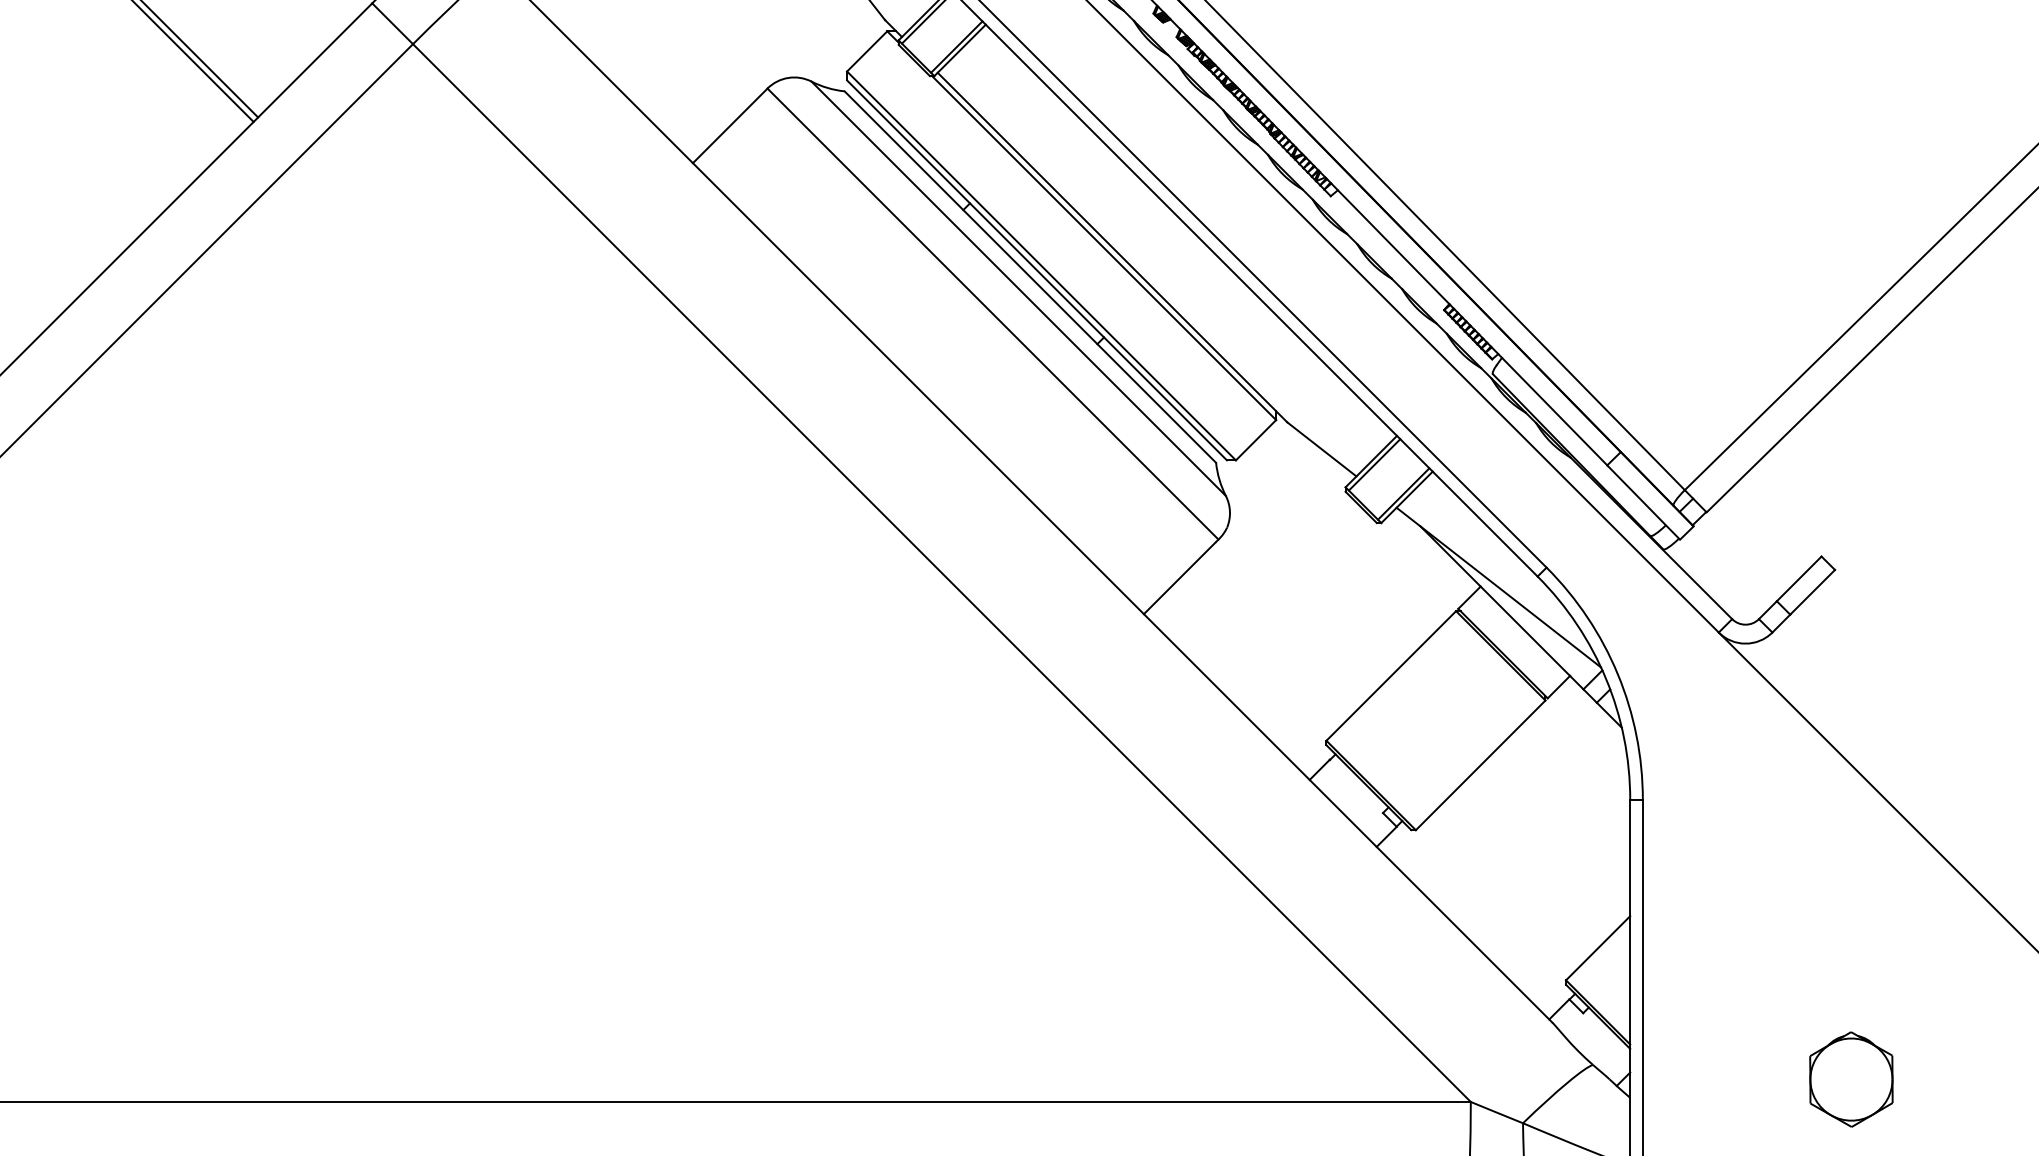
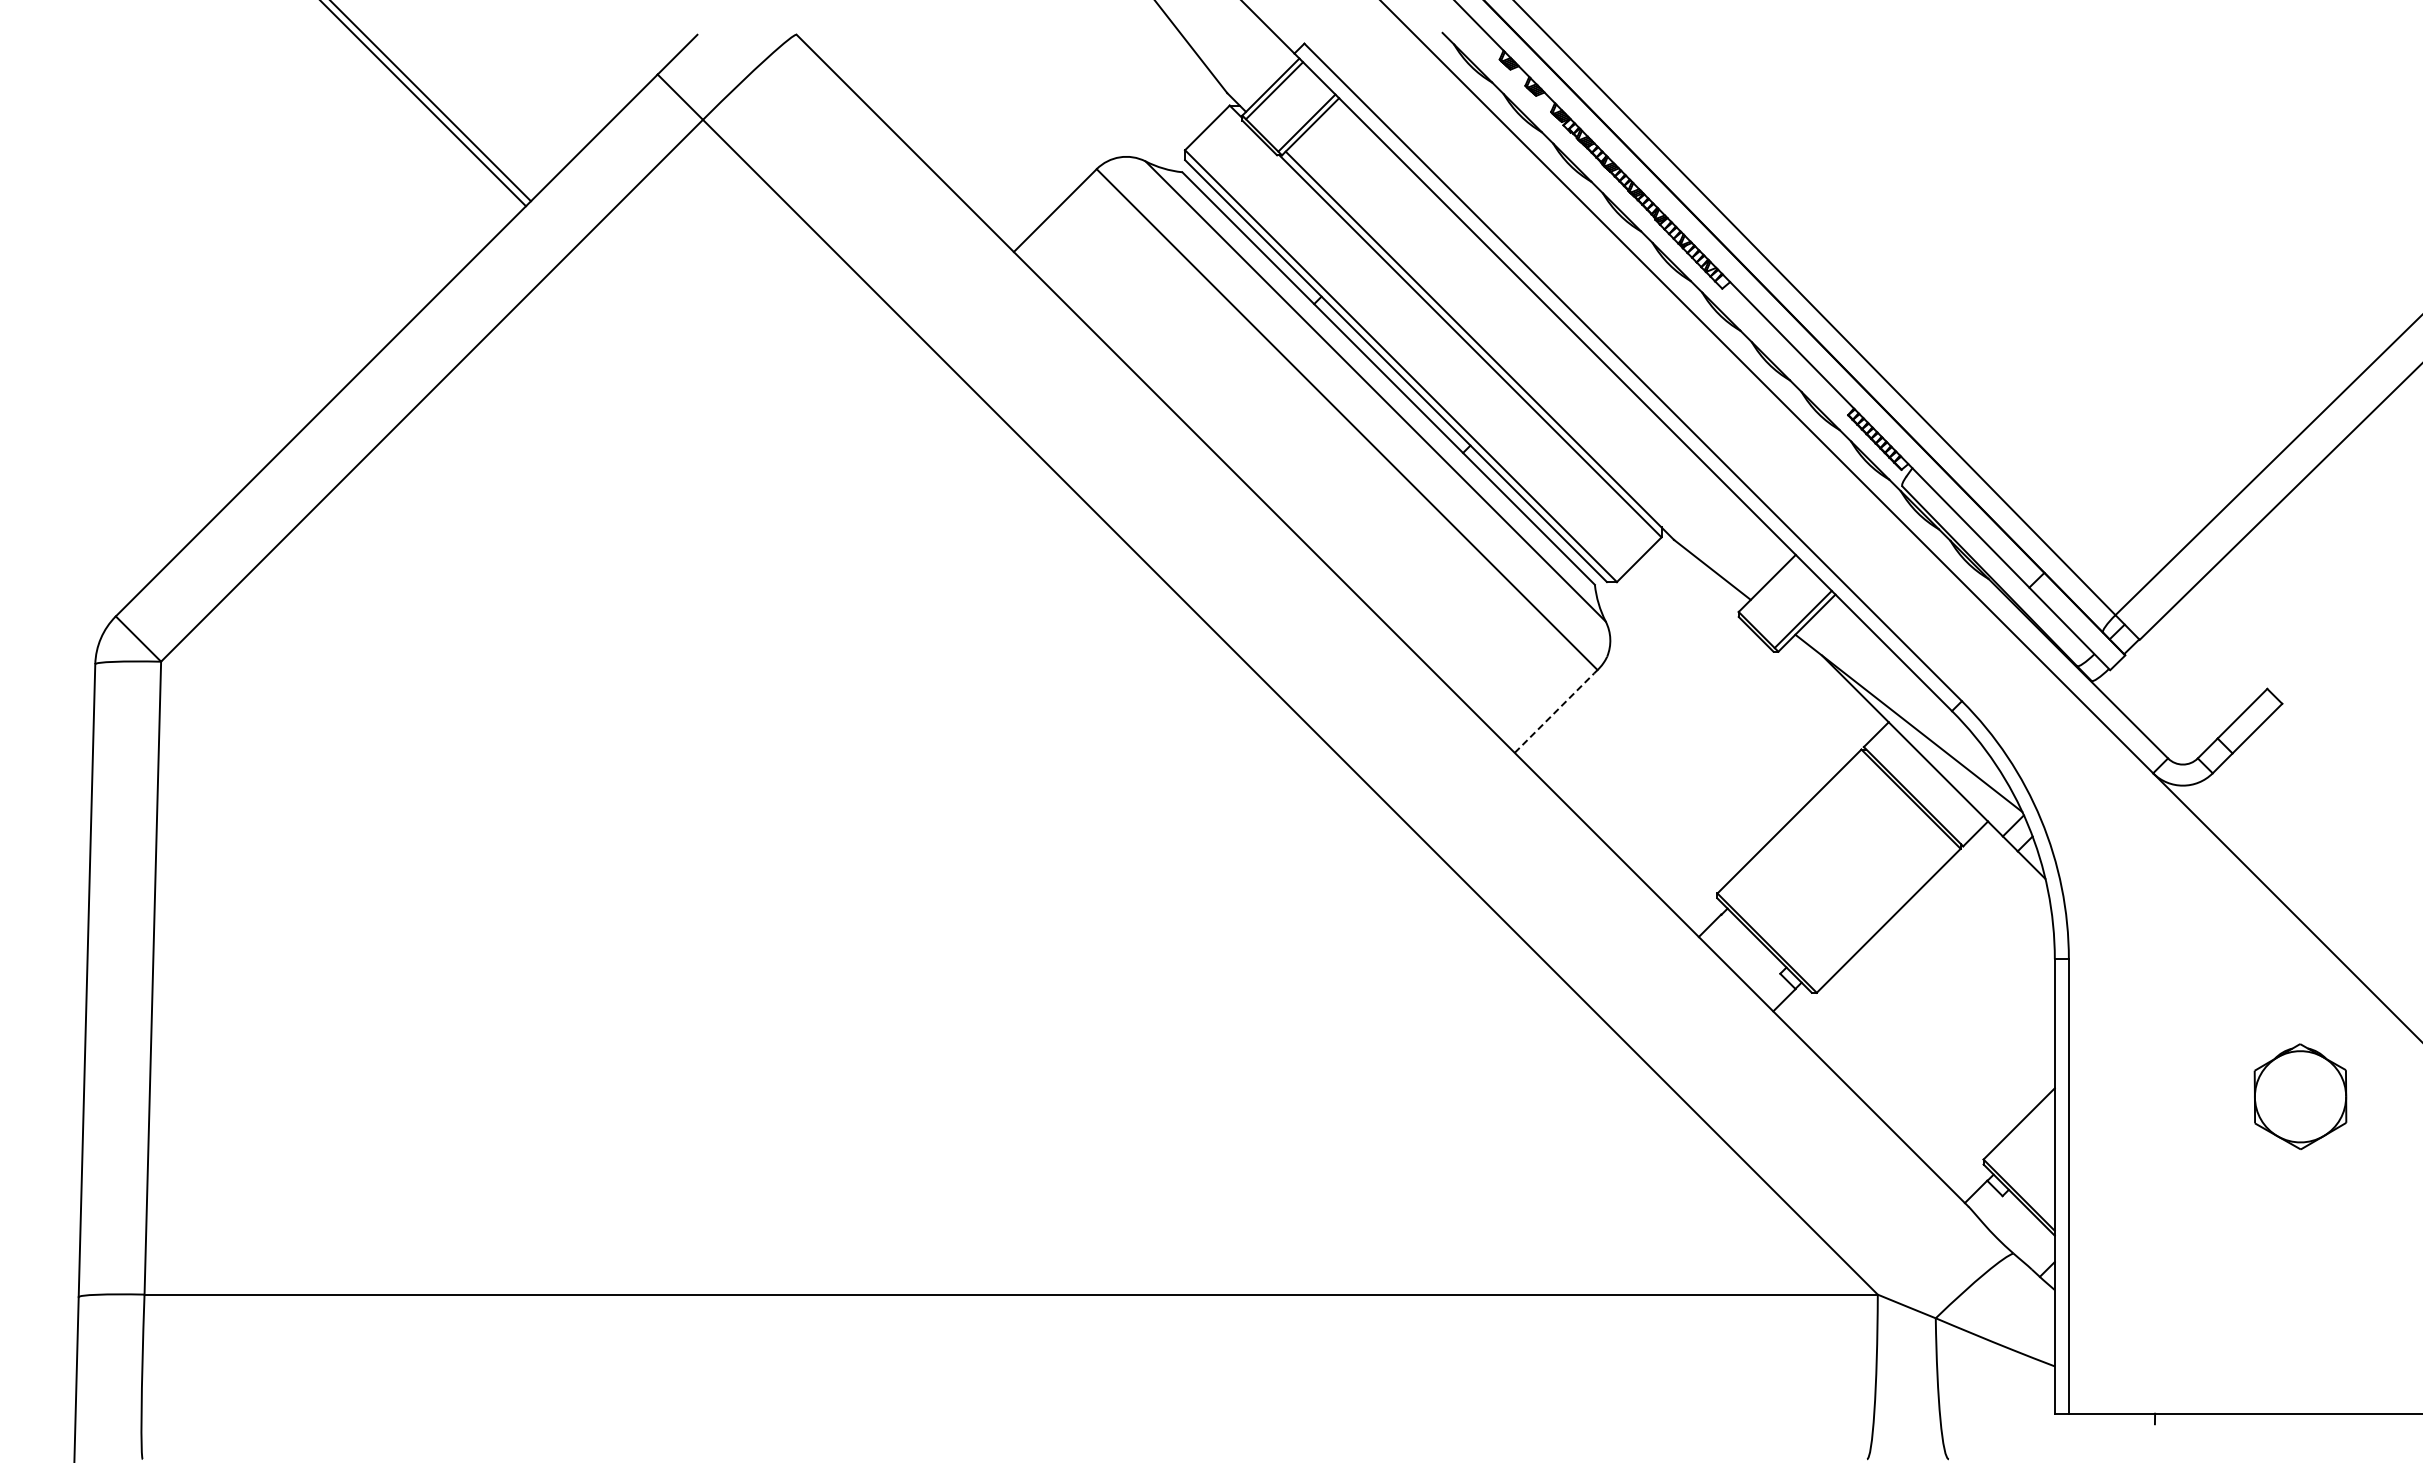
line: (1374, 464) -> (1770, 586), removed
line: (1179, 577) -> (1554, 712), solid -> dashed
part: (1851, 1079) -> (2300, 1096), moved

